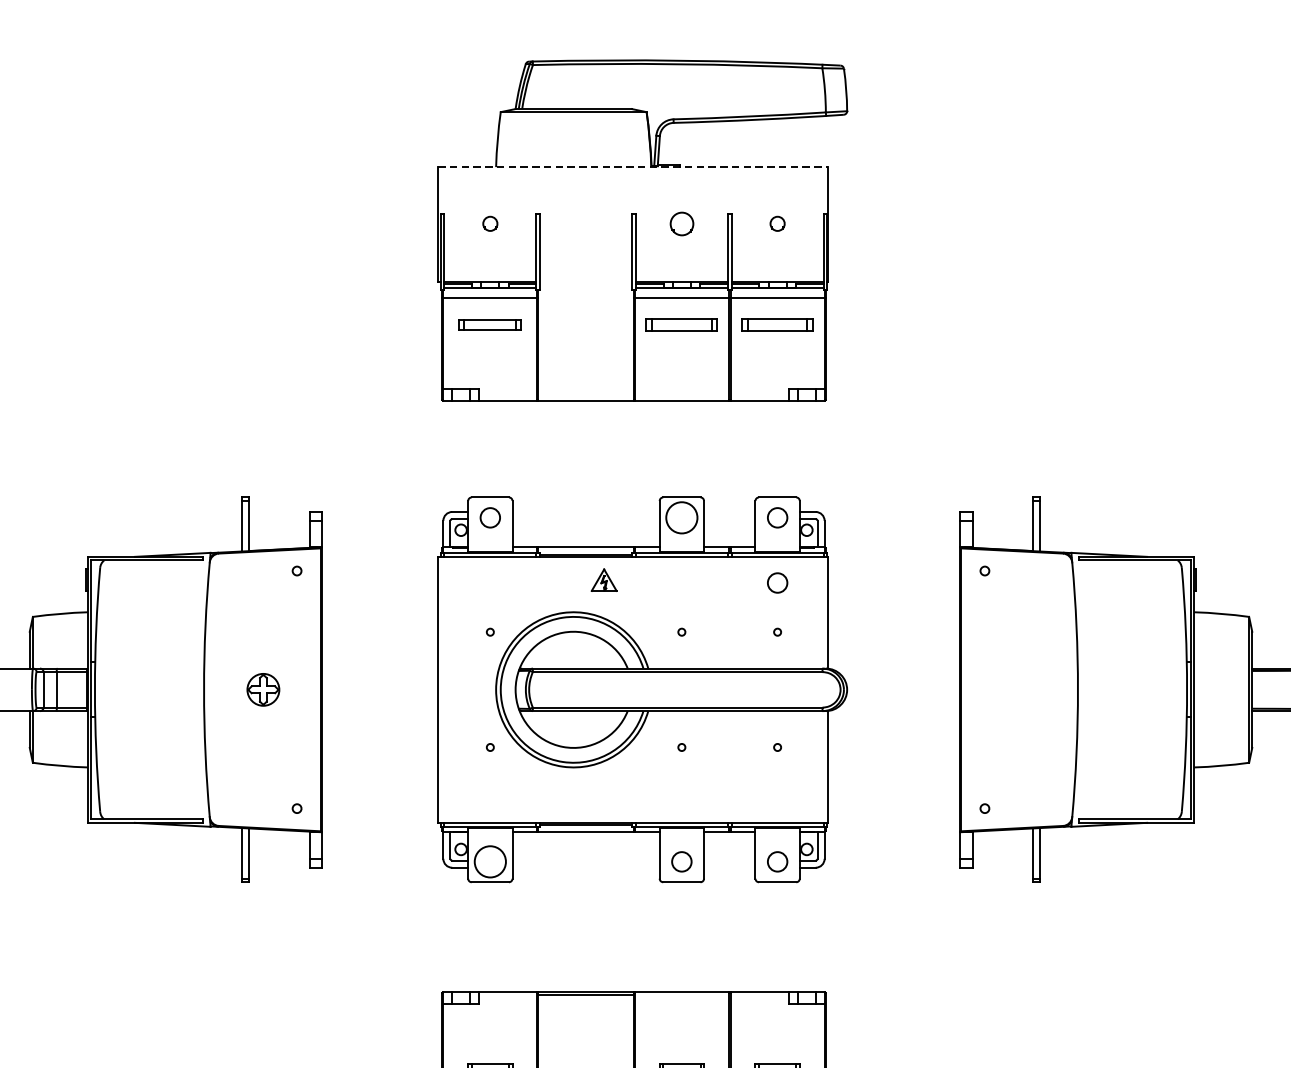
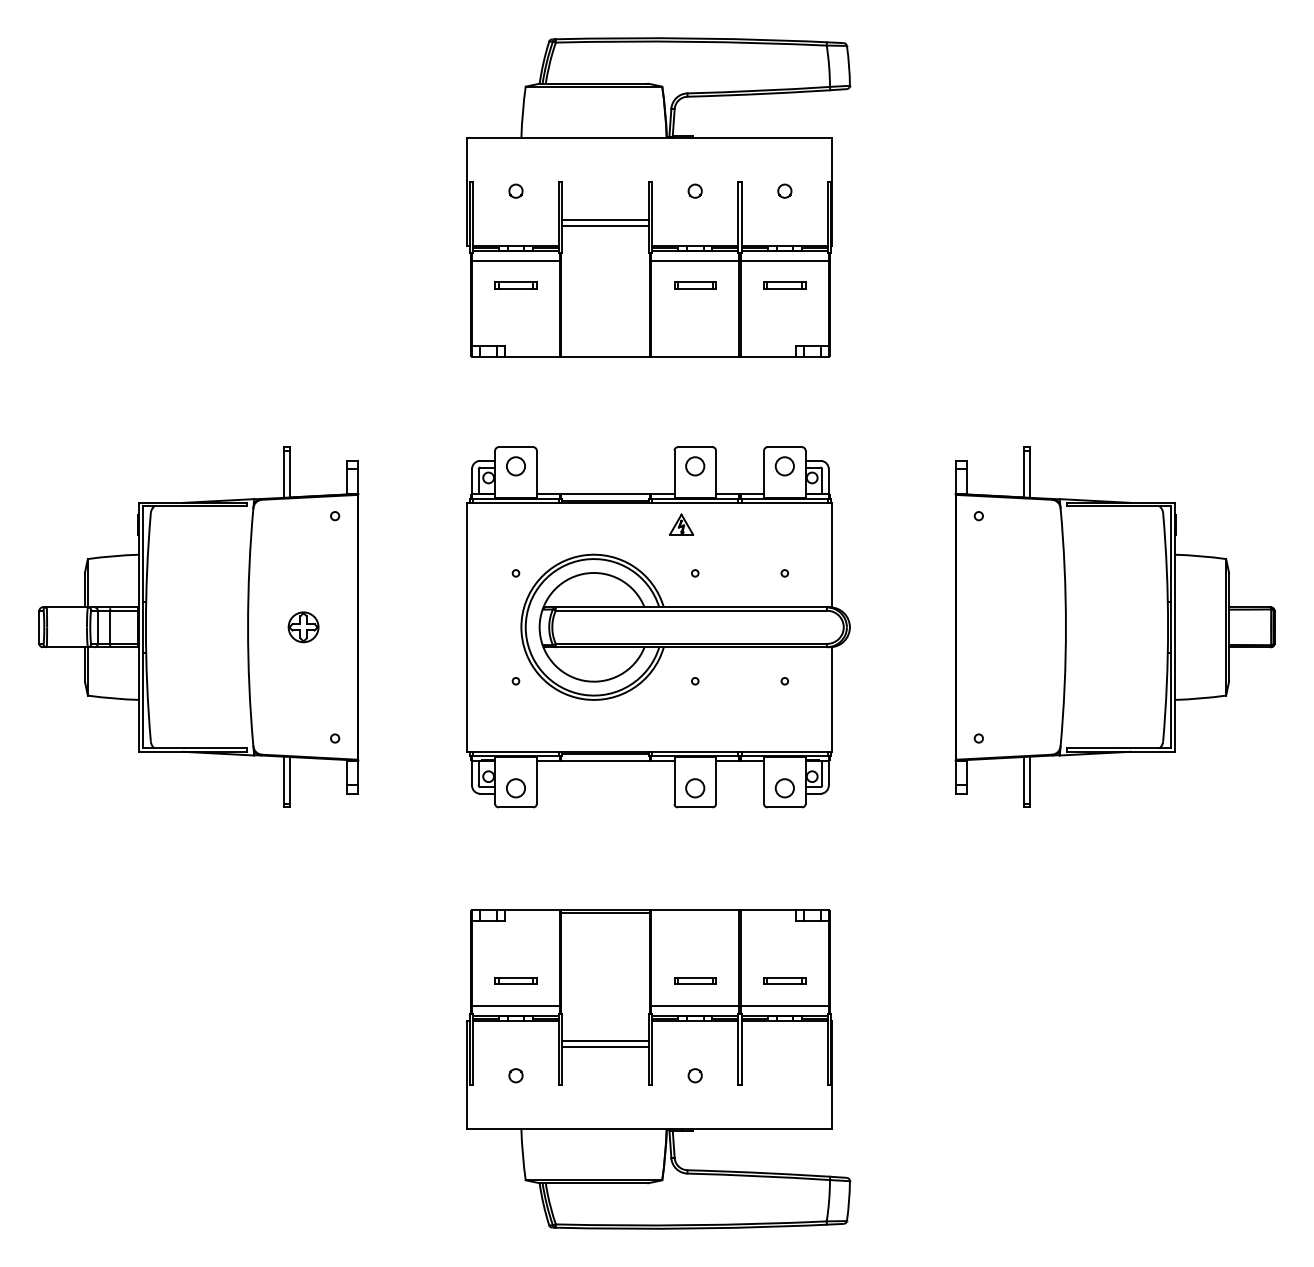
line: (632, 167) -> (649, 138), dashed -> solid
circle: (681, 223) -> (694, 190), size x0.62
line: (585, 255) -> (605, 220), added
line: (585, 260) -> (605, 225), added
part: (489, 324) -> (515, 285), size x0.71
part: (682, 324) -> (695, 285), size x0.62
part: (777, 324) -> (784, 285), size x0.62
circle: (682, 518) -> (695, 466), size x0.62
part: (604, 579) -> (681, 524), moved
circle: (777, 583) -> (784, 527), removed
circle: (489, 862) -> (515, 788), size x0.62

